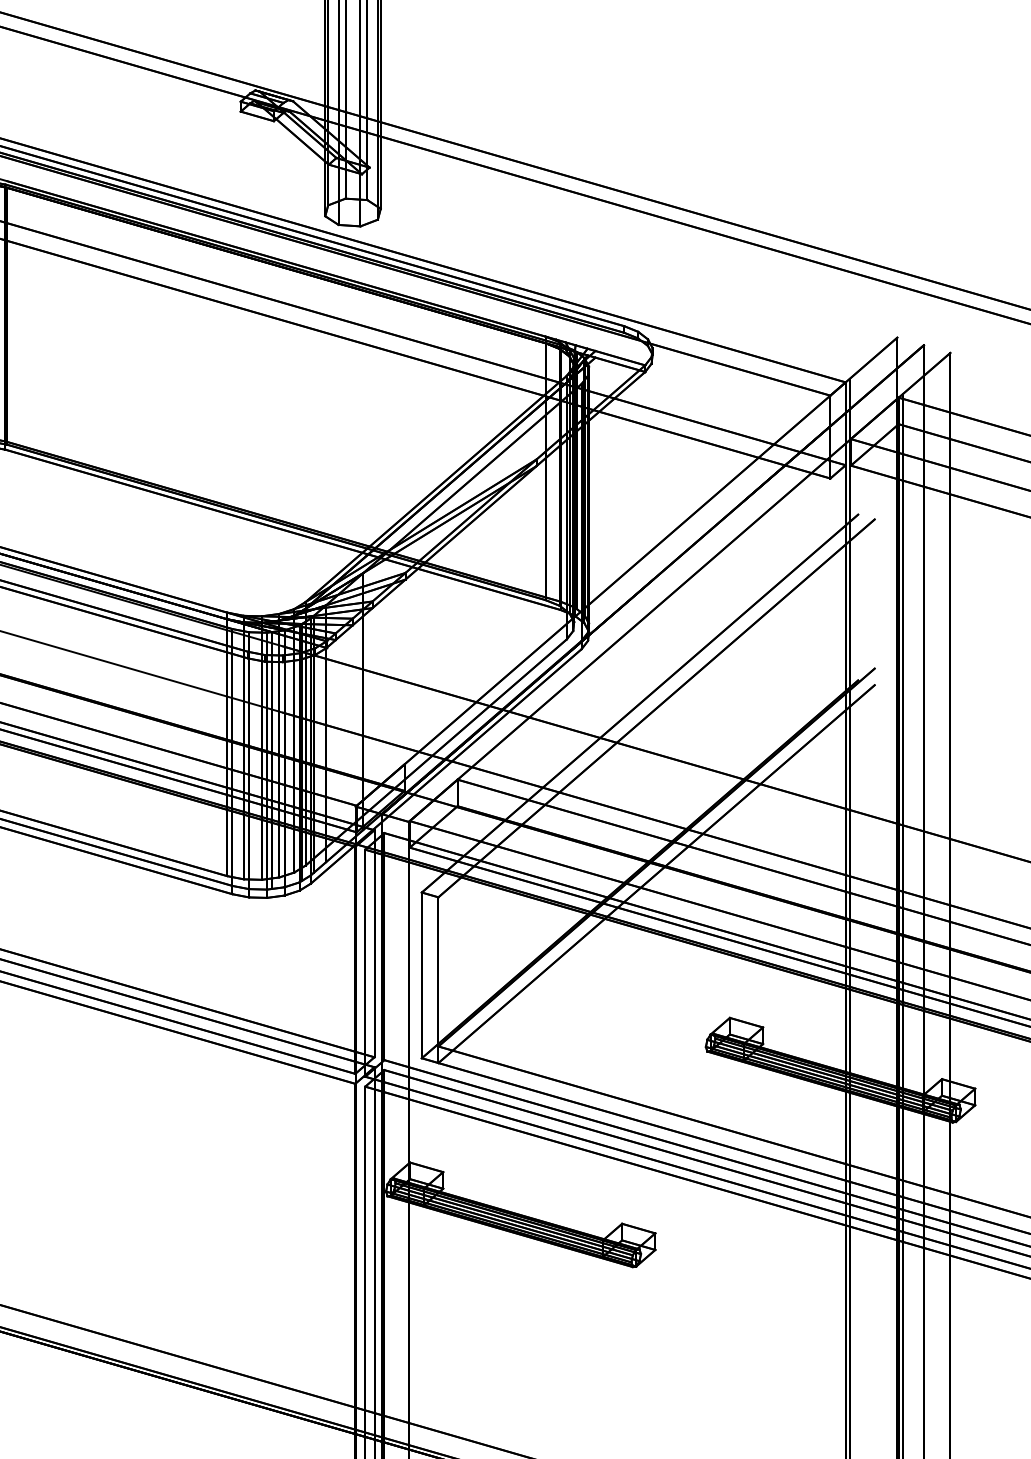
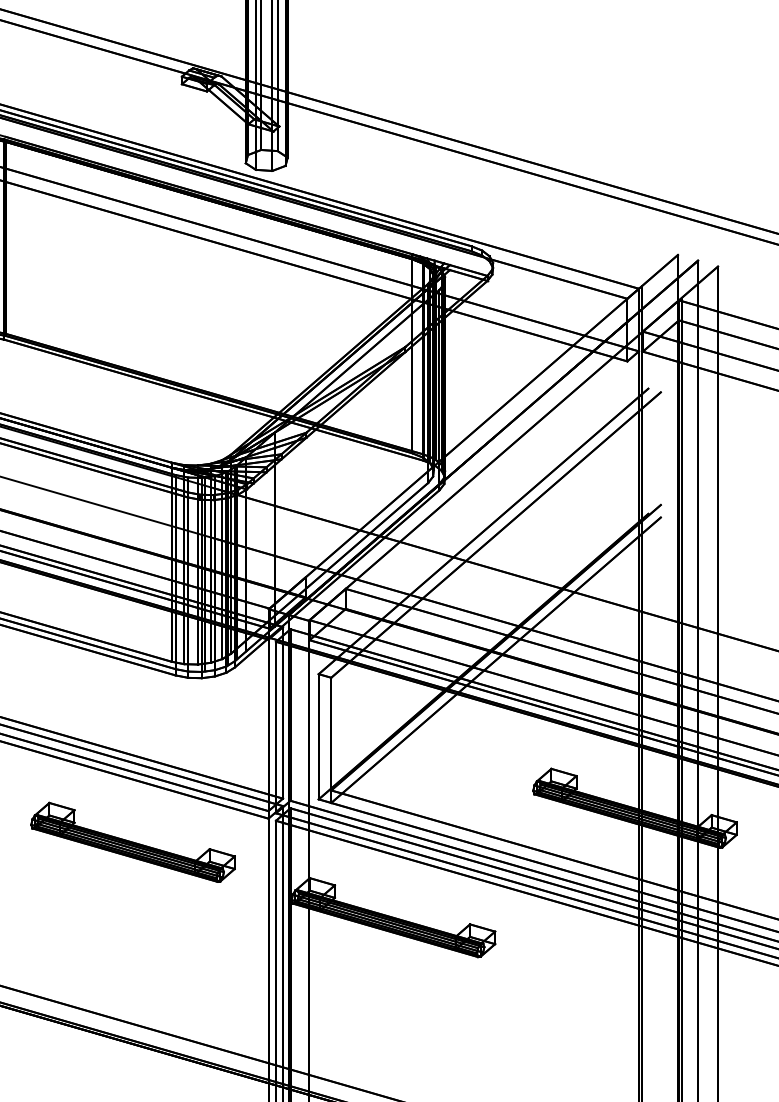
part: (175, 1114) -> (132, 841), added

